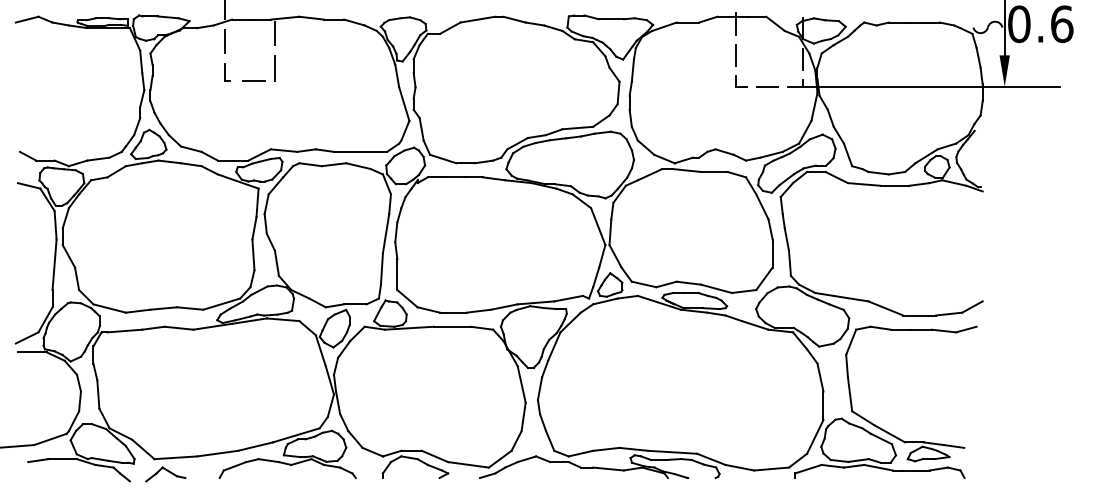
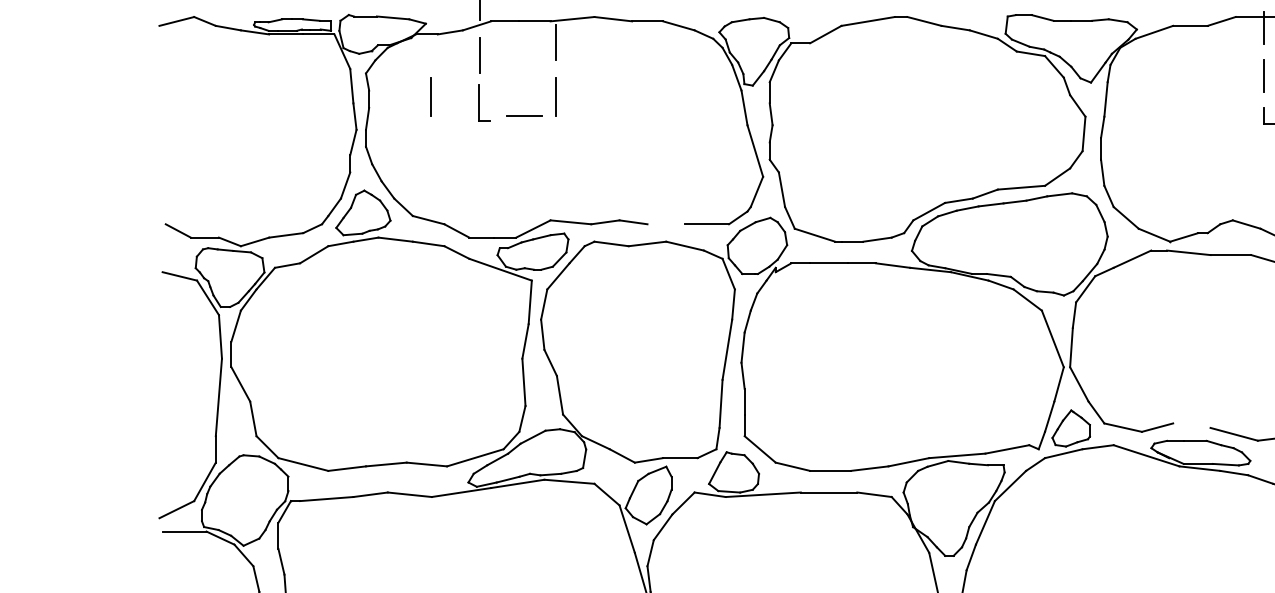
line: (192, 68) -> (430, 96), added
part: (227, 72) -> (484, 102), size x1.4
line: (345, 151) -> (665, 223), removed
line: (688, 282) -> (1191, 424), removed

